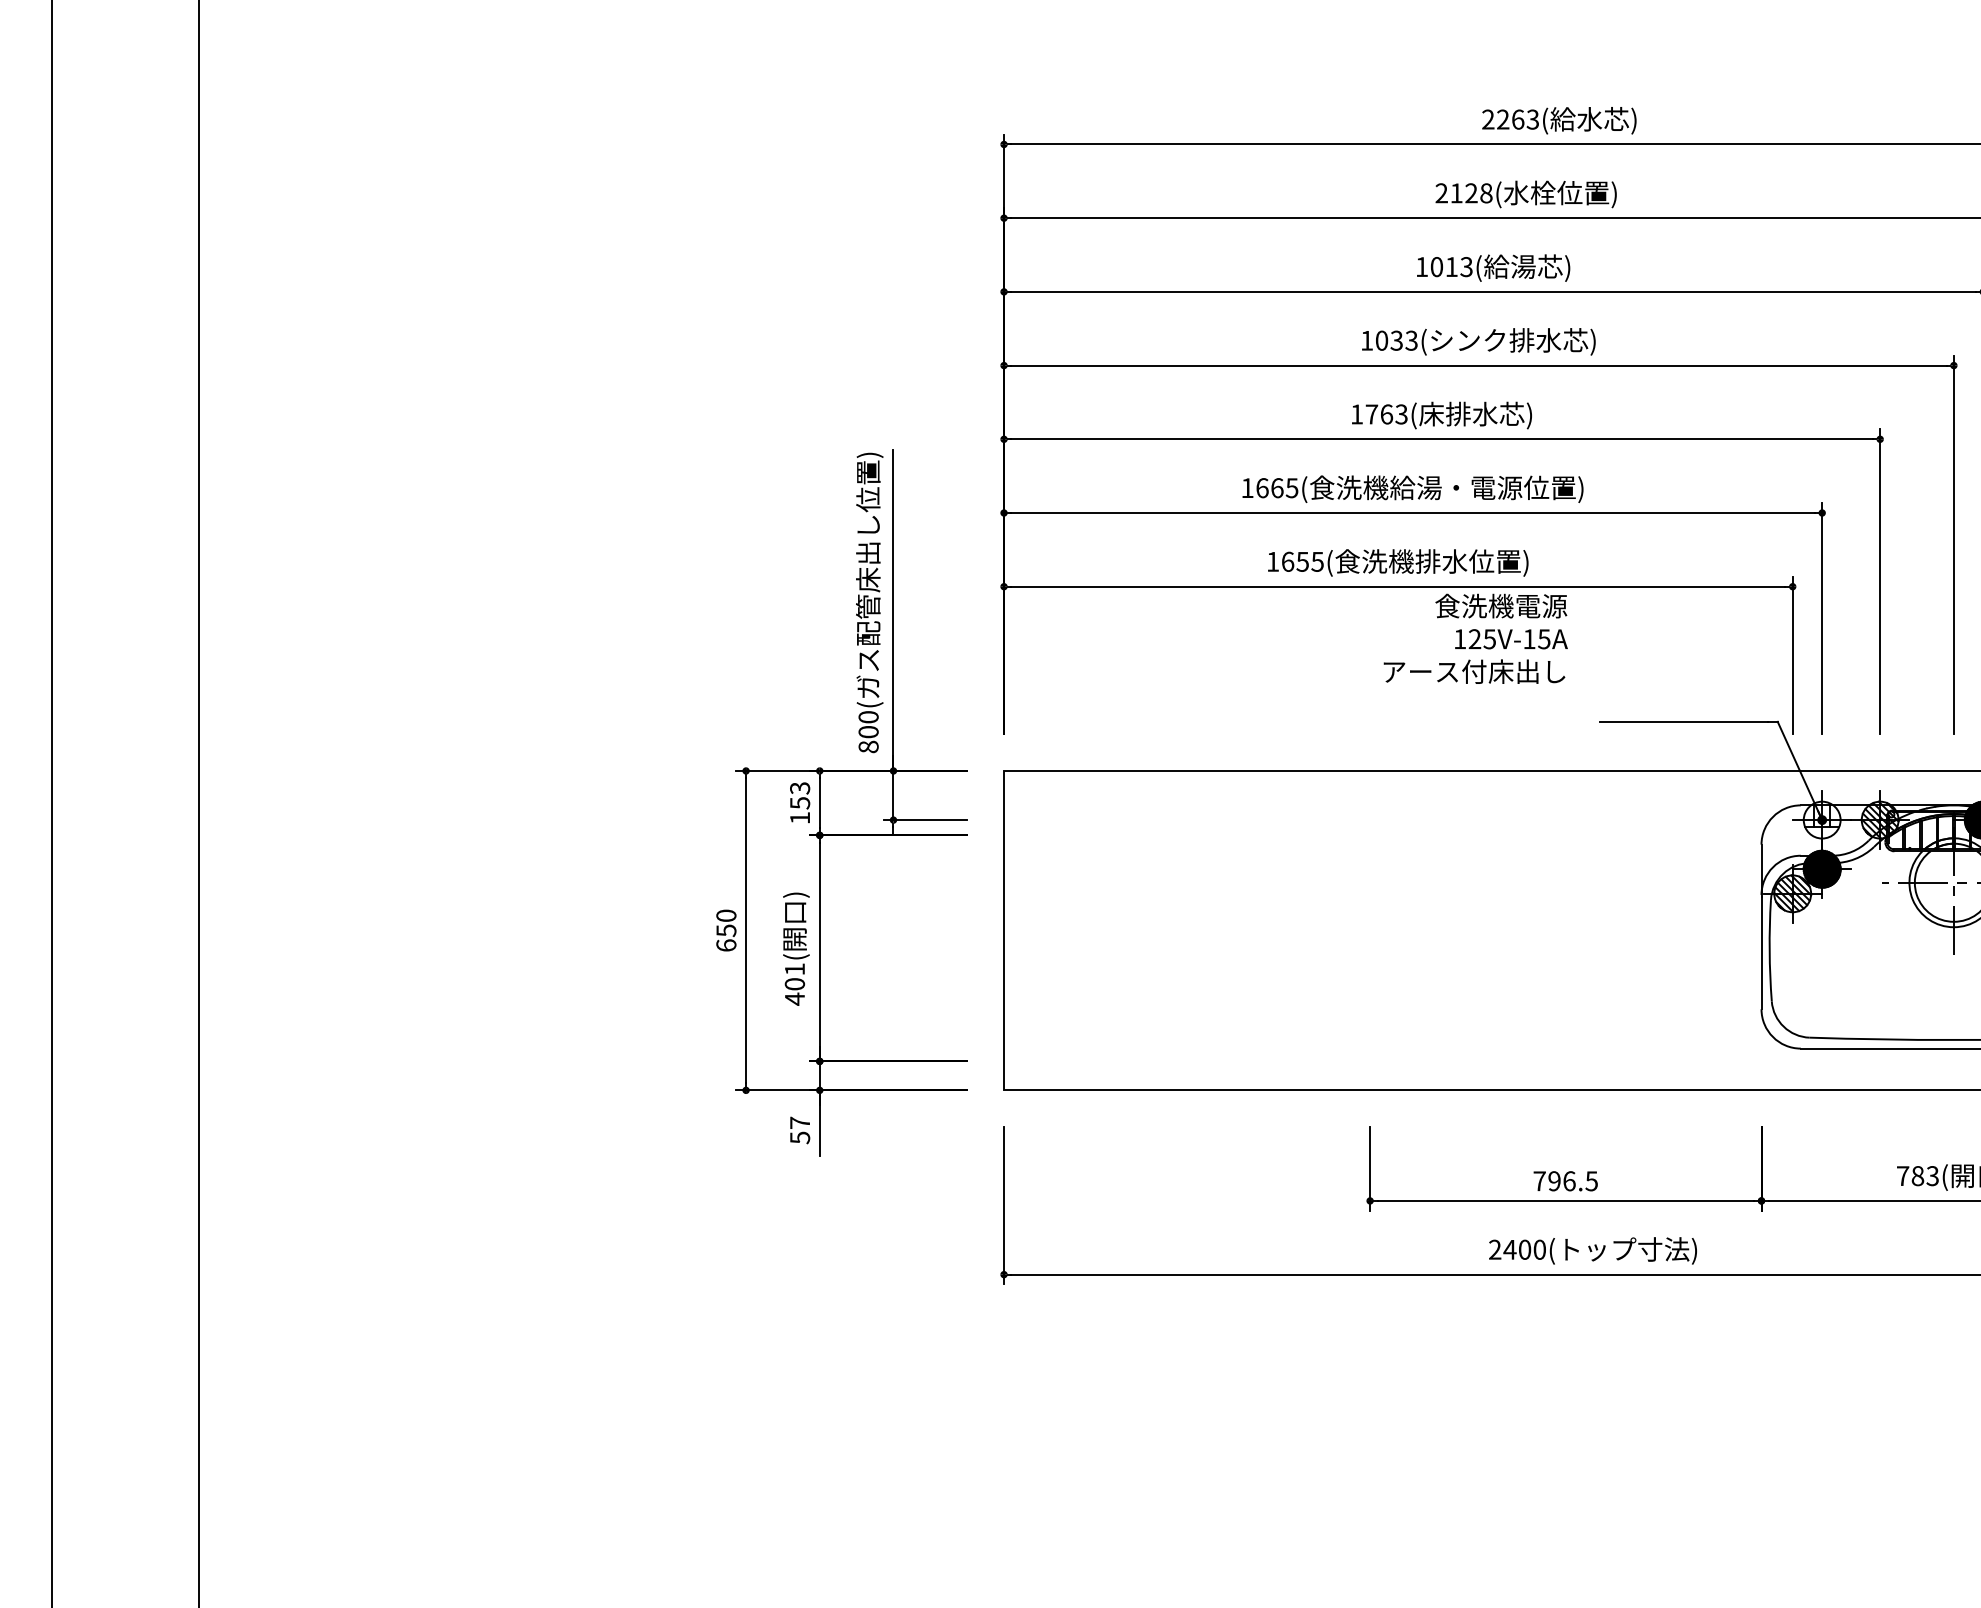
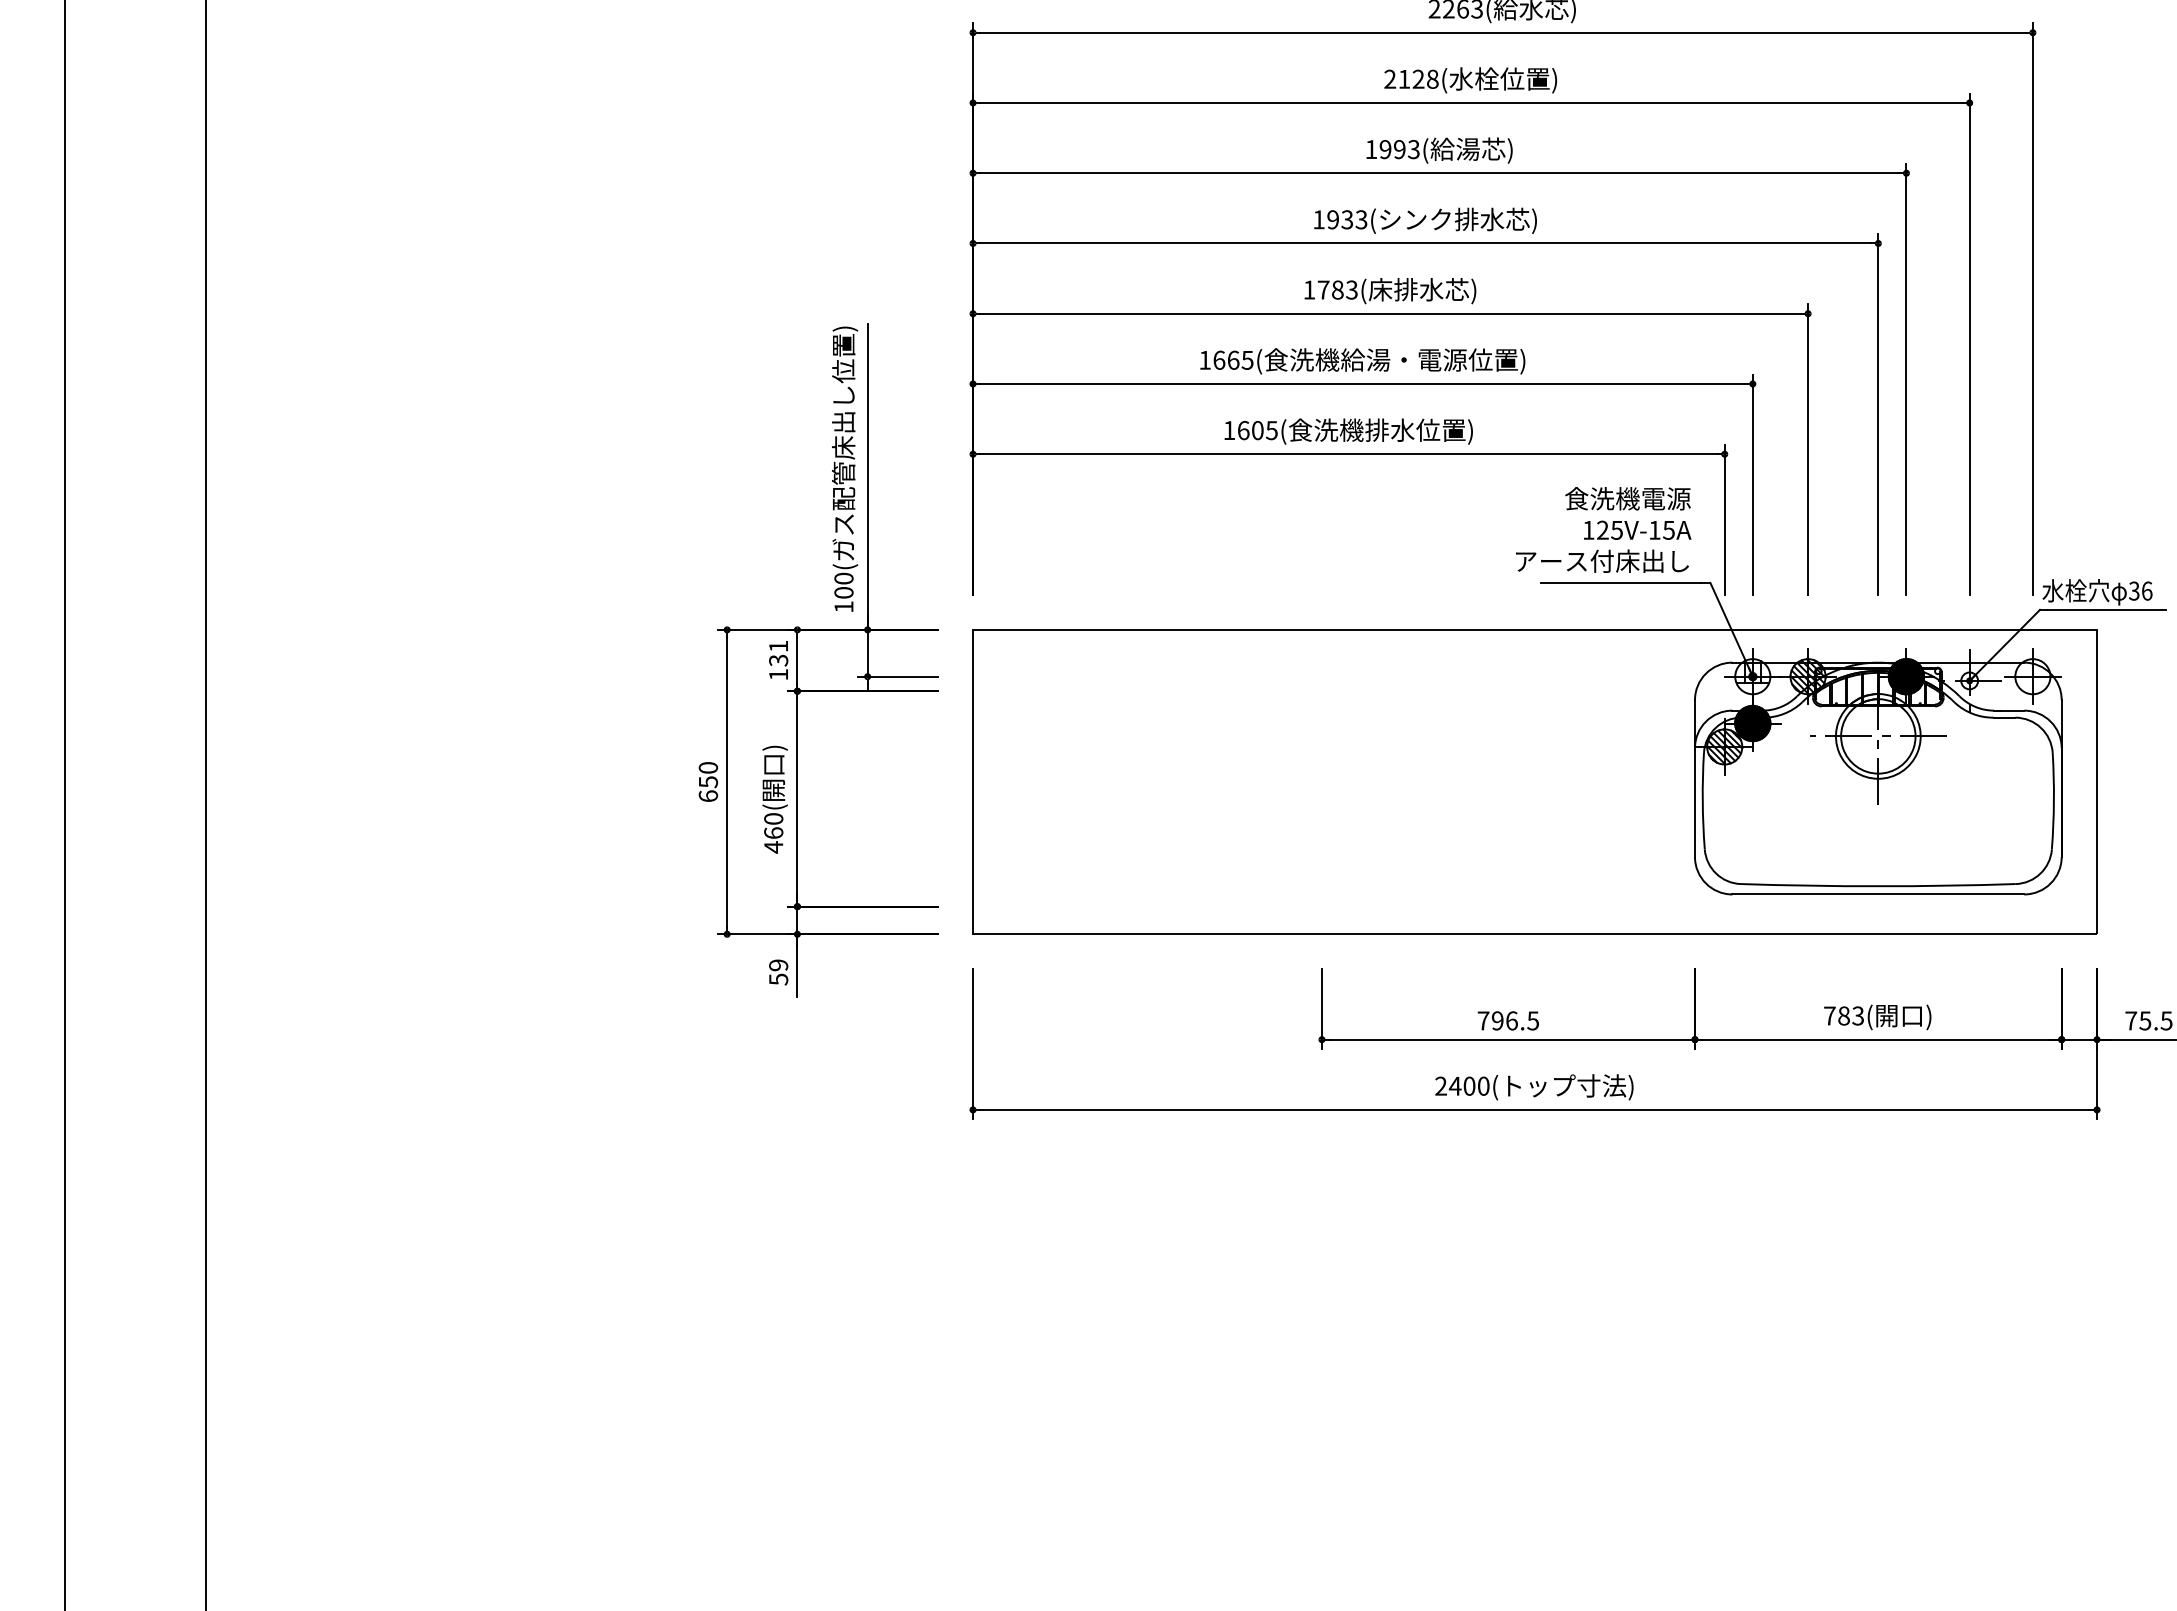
text: (1444, 266) -> (1392, 149), 1013 -> 1993
text: (1382, 340) -> (1333, 219), 1033 -> 1933
text: (1386, 413) -> (1337, 289), 1763( -> 1783(
text: (1302, 561) -> (1257, 430), 1655 -> 1605
text: (1475, 638) -> (1603, 529), moved
text: (868, 746) -> (843, 606), 800 -> 100
text: (799, 794) -> (778, 652), 153 -> 131
text: (794, 976) -> (773, 825), 401( -> 460(
text: (799, 1123) -> (778, 965), 57 -> 59

